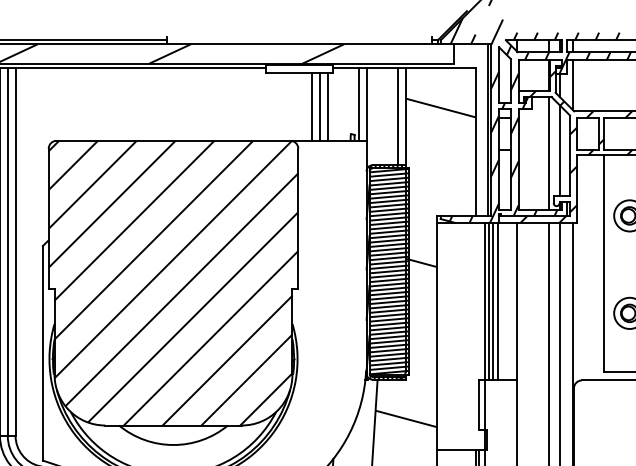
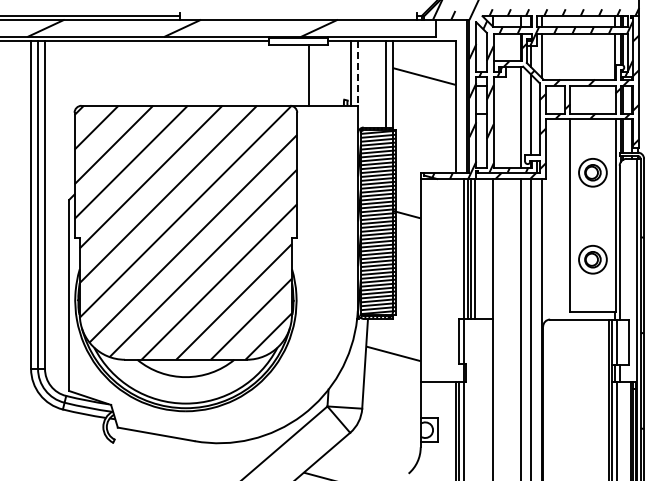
line: (366, 104) -> (358, 73), solid -> dashed
line: (319, 106) -> (316, 75), removed
line: (327, 106) -> (323, 75), removed

